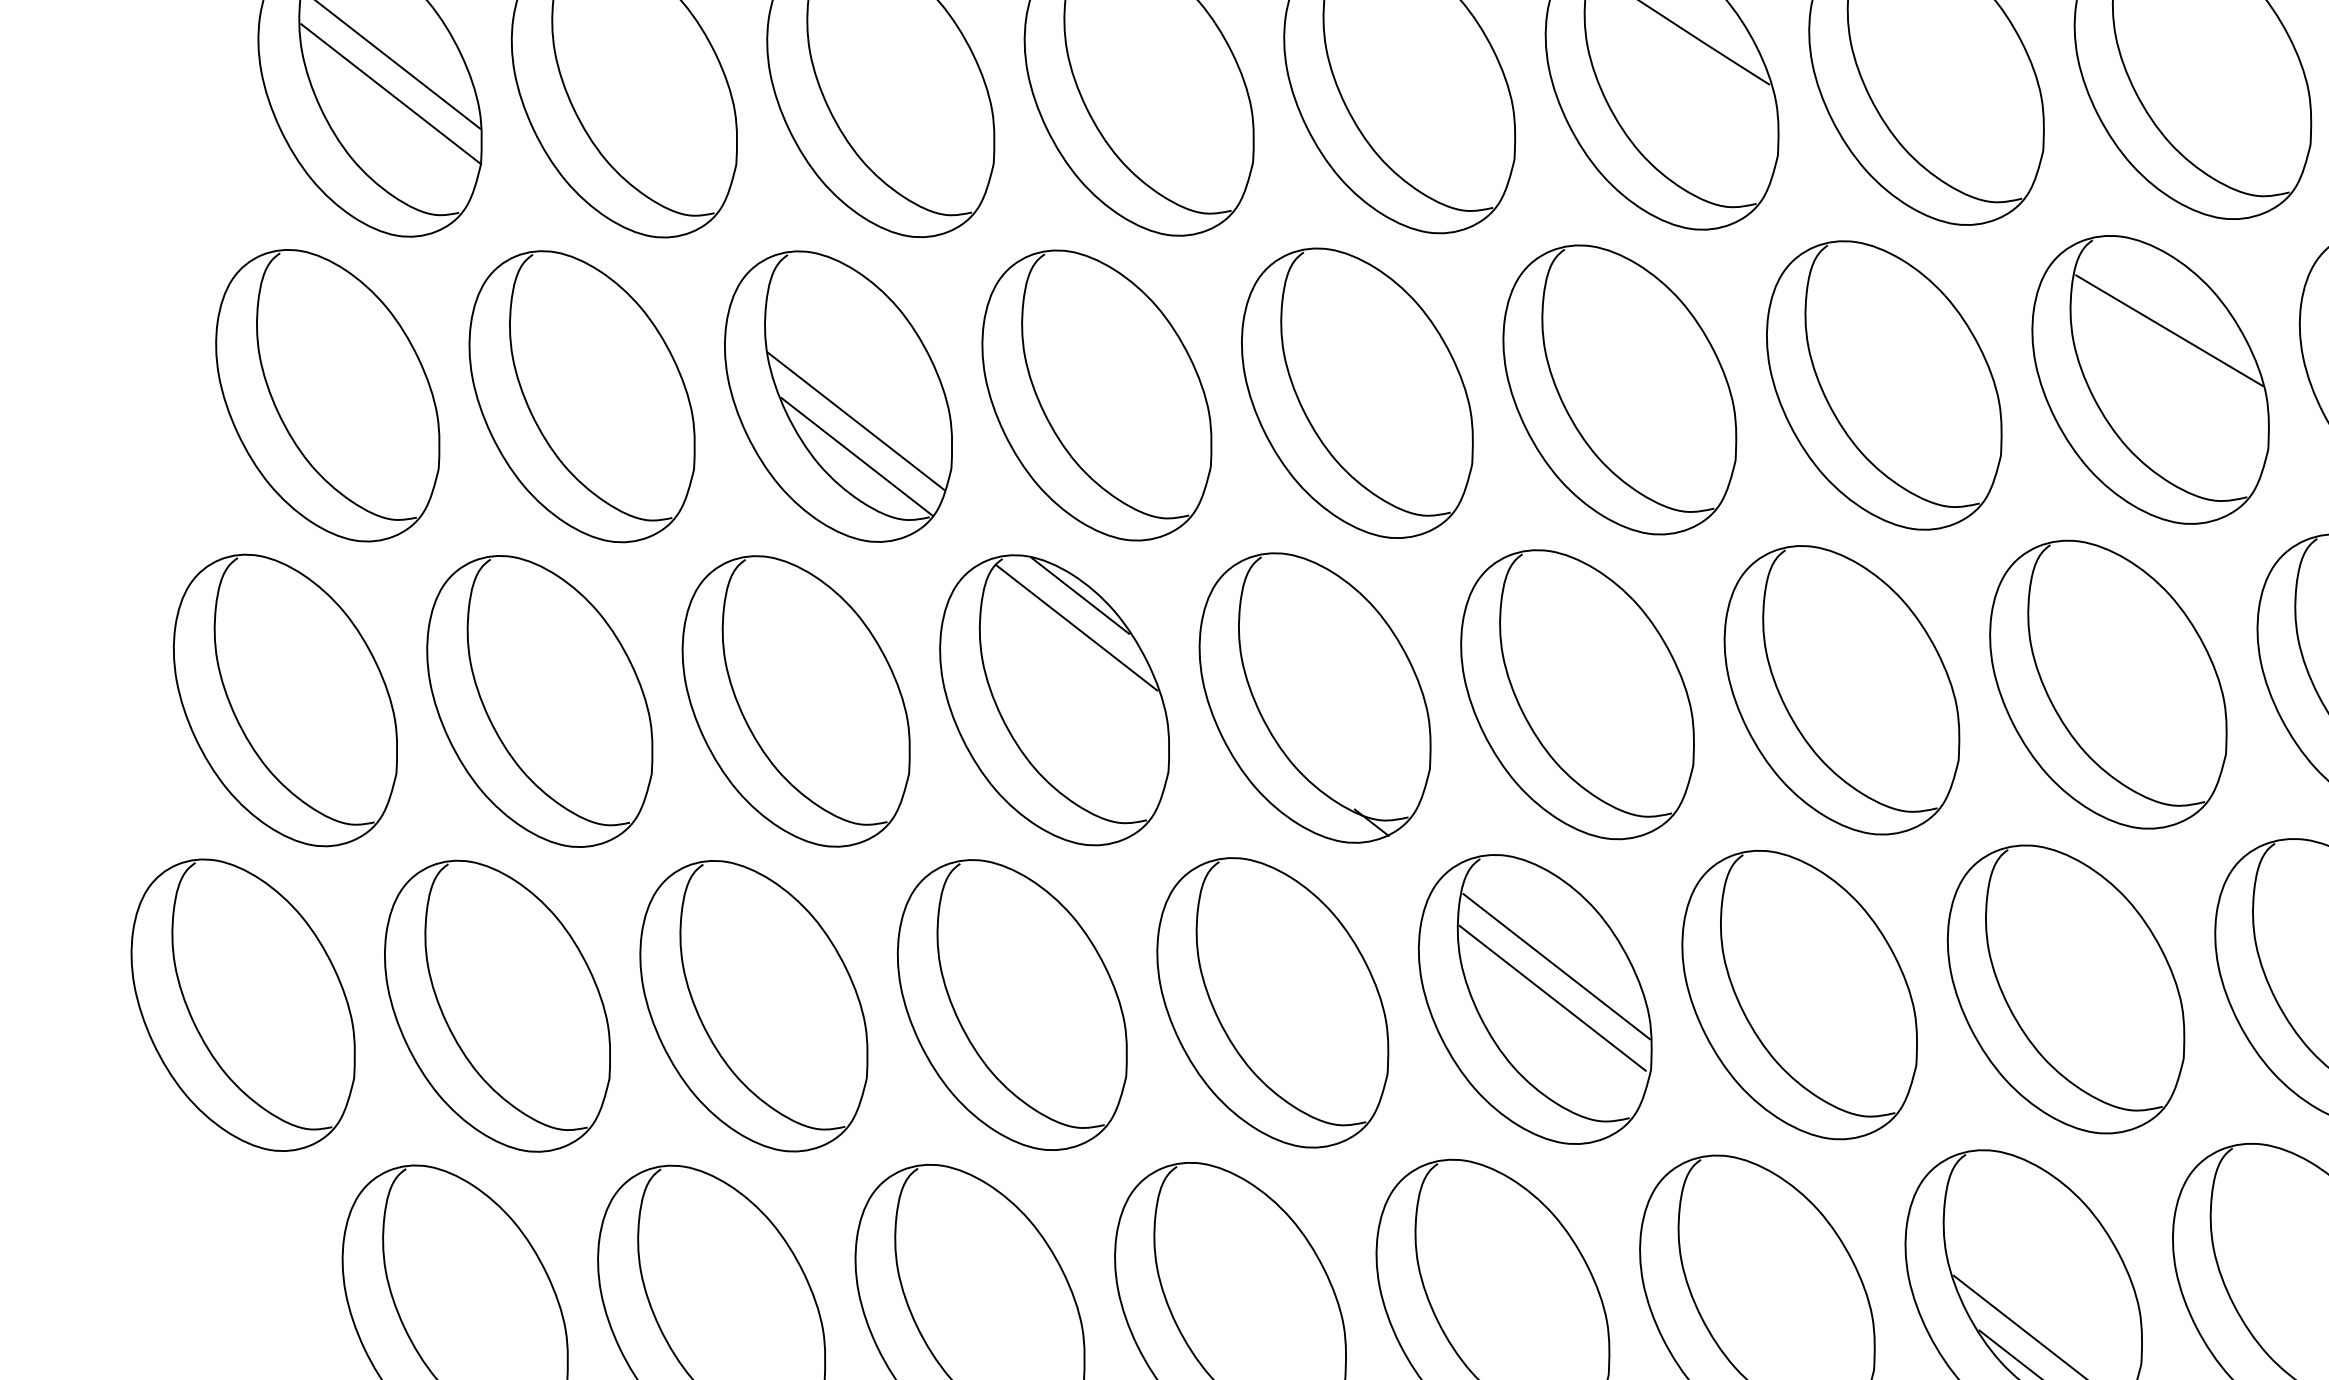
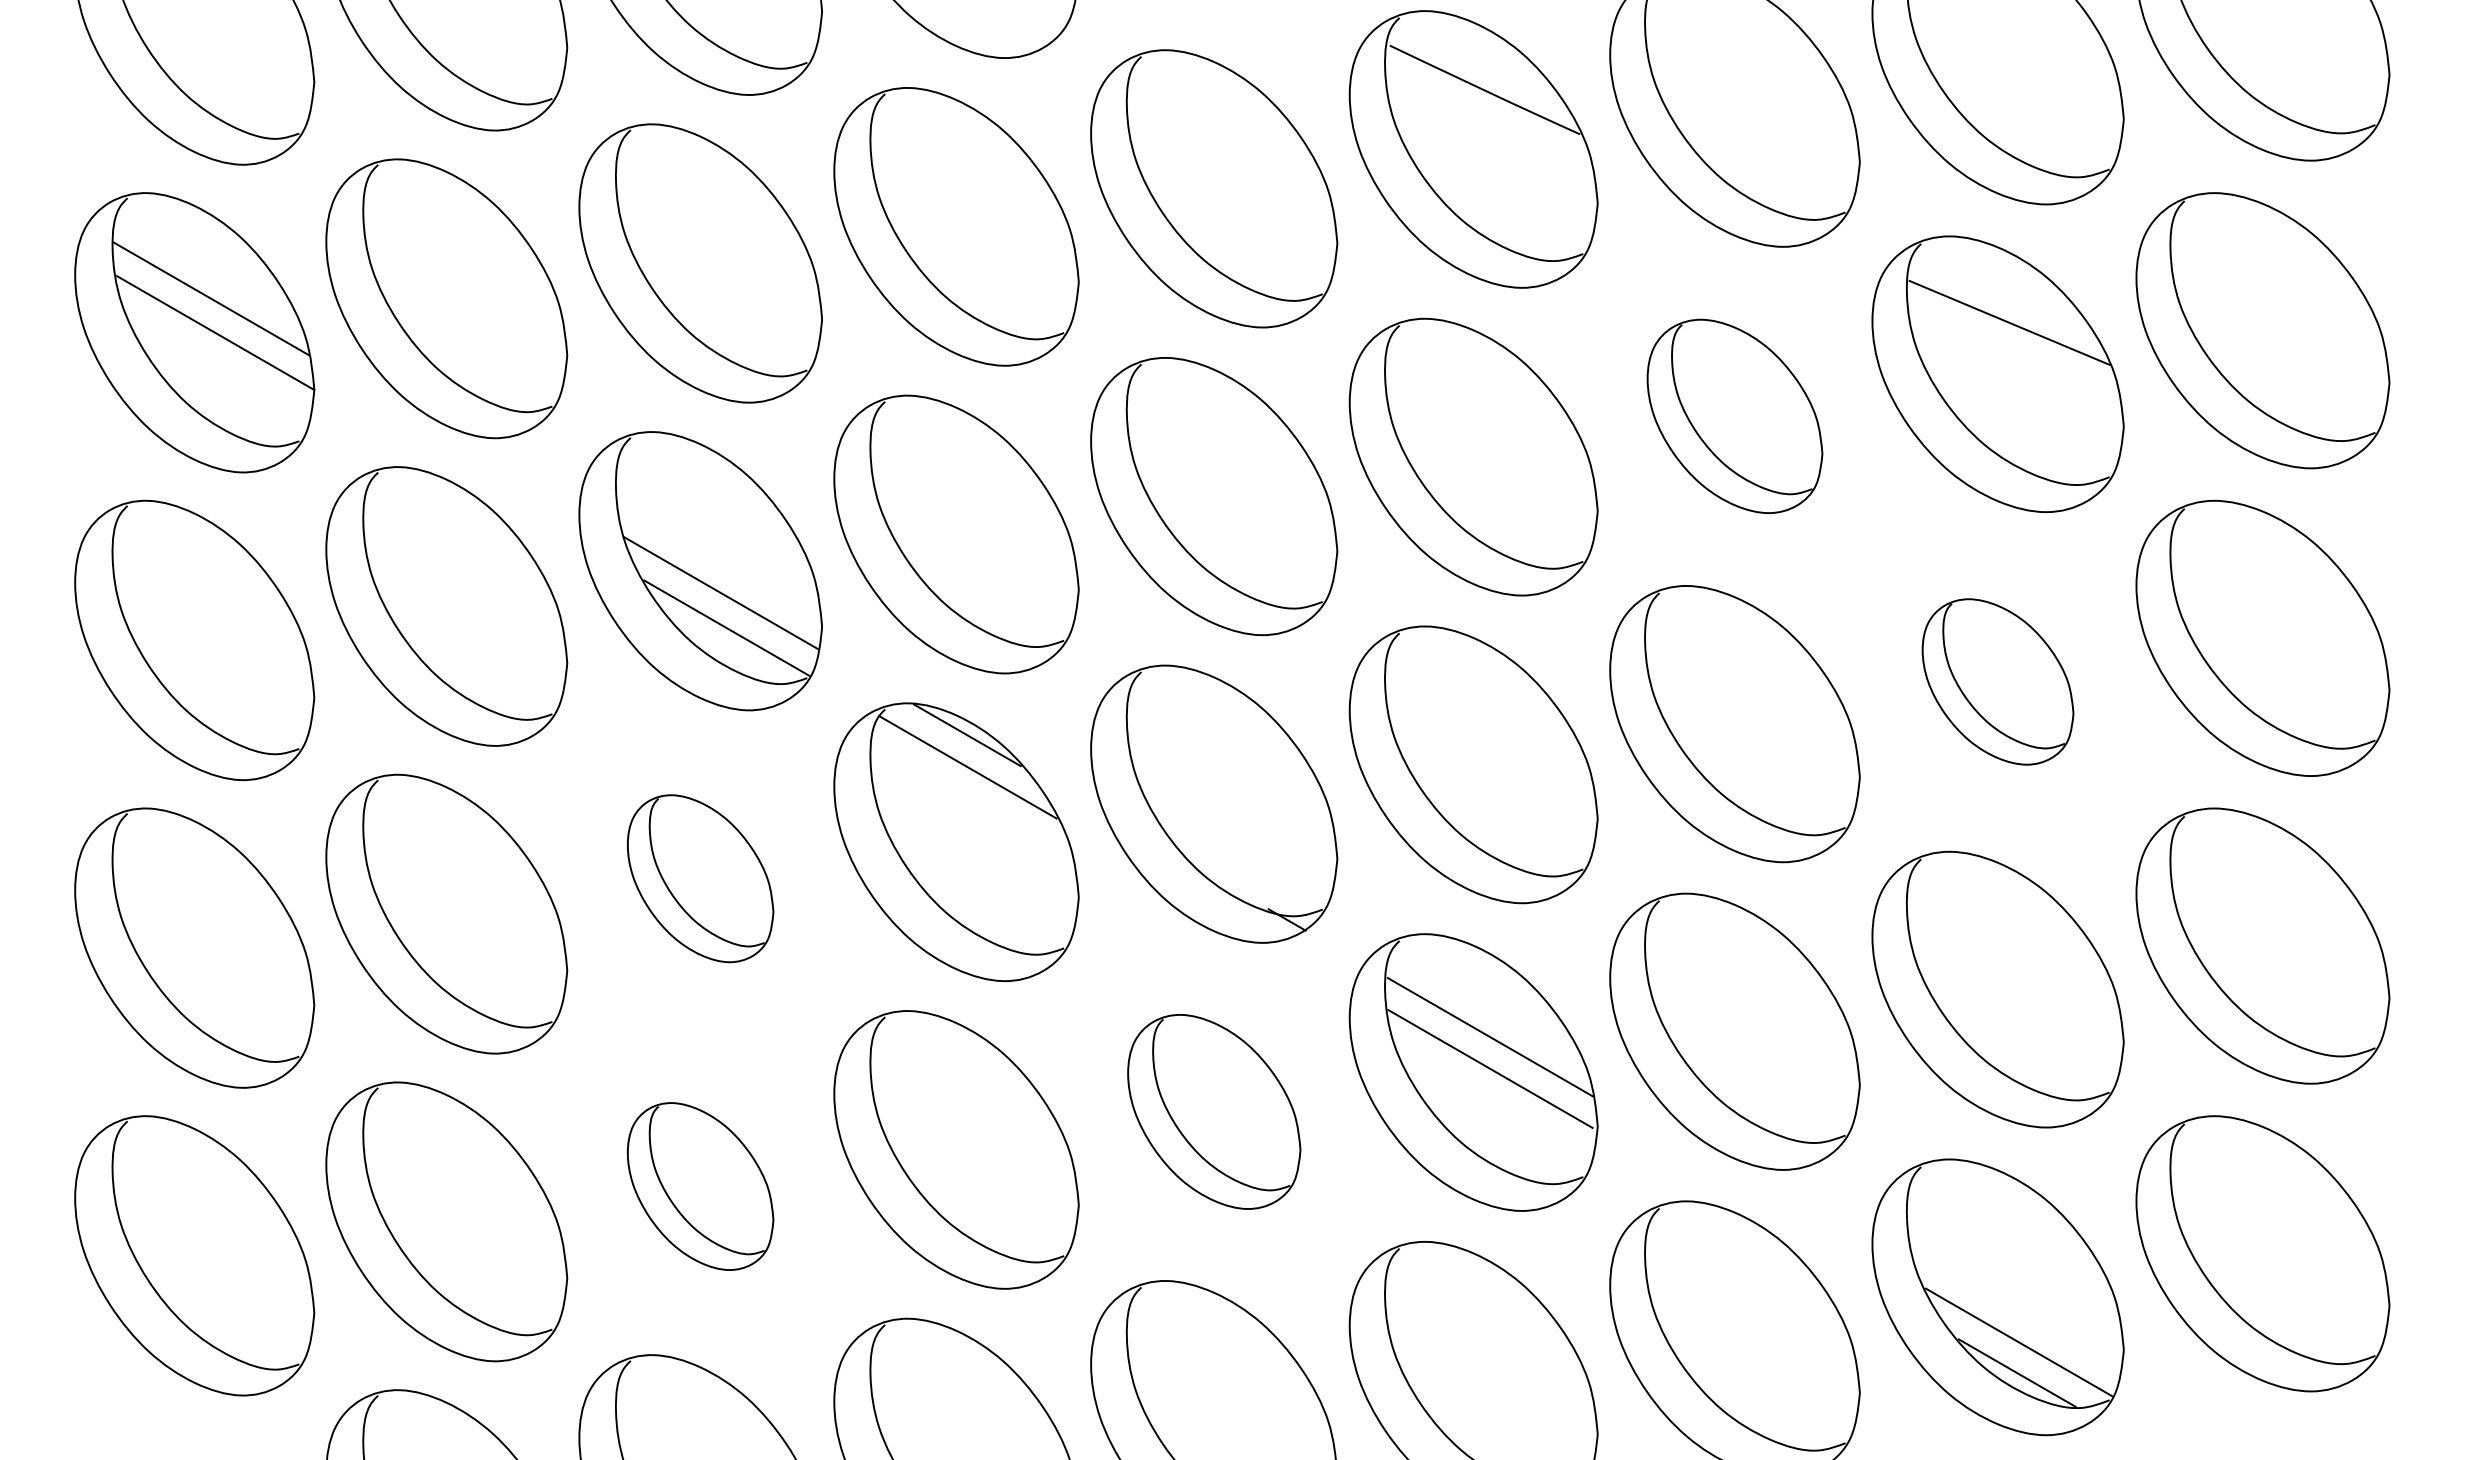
part: (1884, 385) -> (1734, 416), size x0.7
part: (2108, 684) -> (1997, 681), size x0.6
part: (796, 701) -> (700, 878), size x0.6
part: (1273, 1002) -> (1214, 1111), size x0.7
part: (754, 1006) -> (700, 1186), size x0.6

